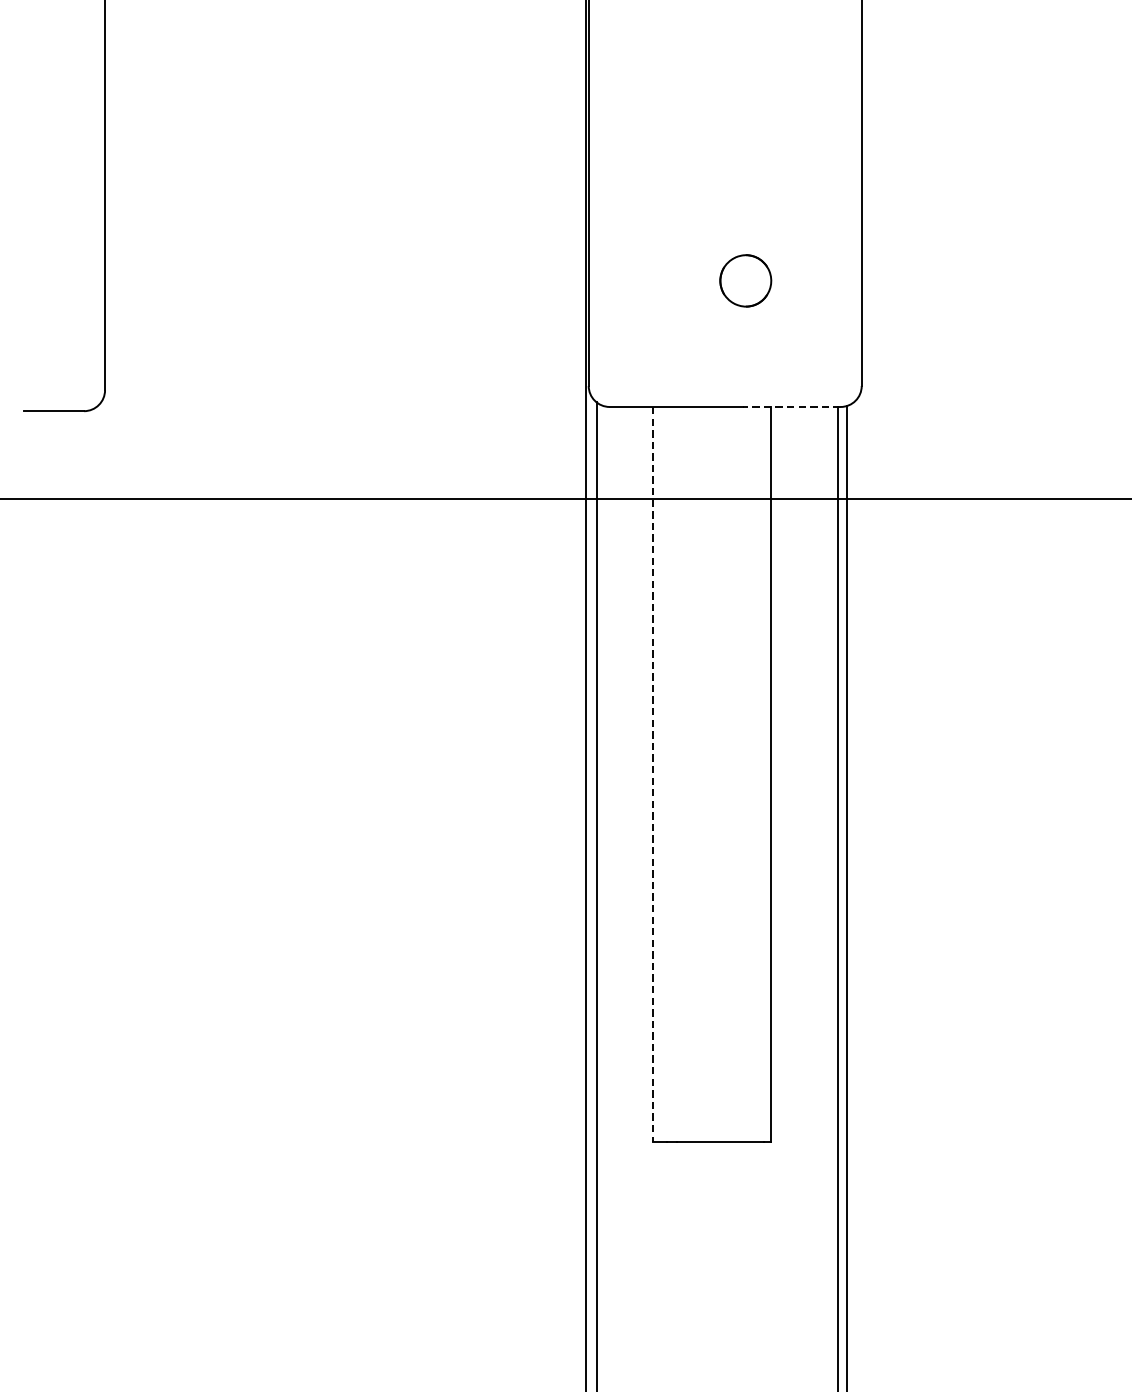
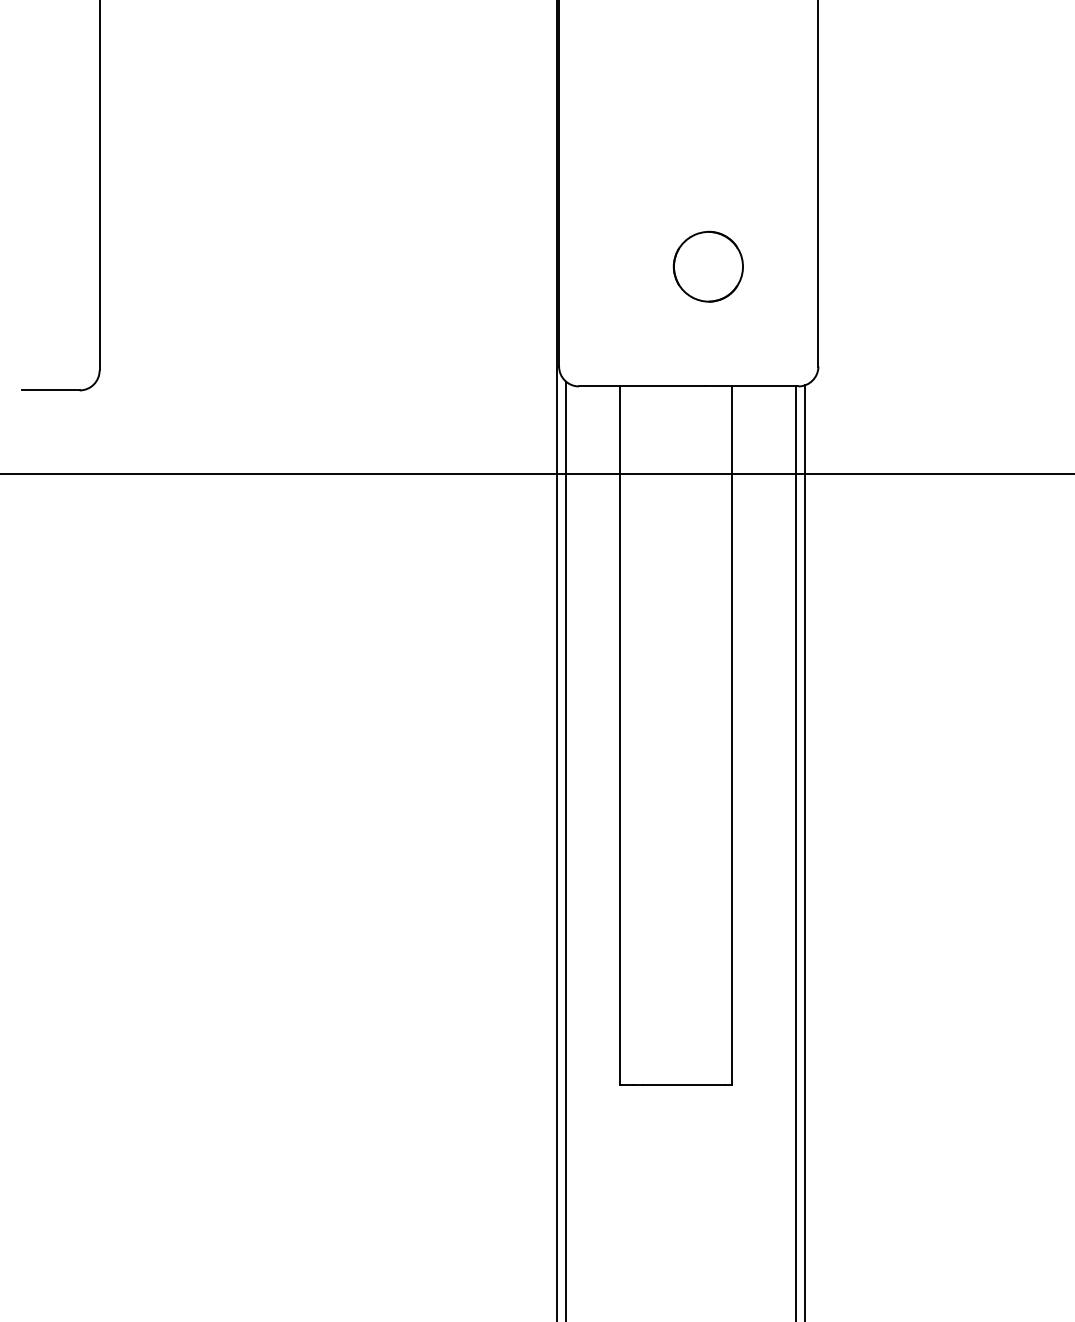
part: (744, 280) -> (707, 266), size x1.43
line: (791, 407) -> (751, 386), dashed -> solid
line: (653, 775) -> (620, 736), dashed -> solid

